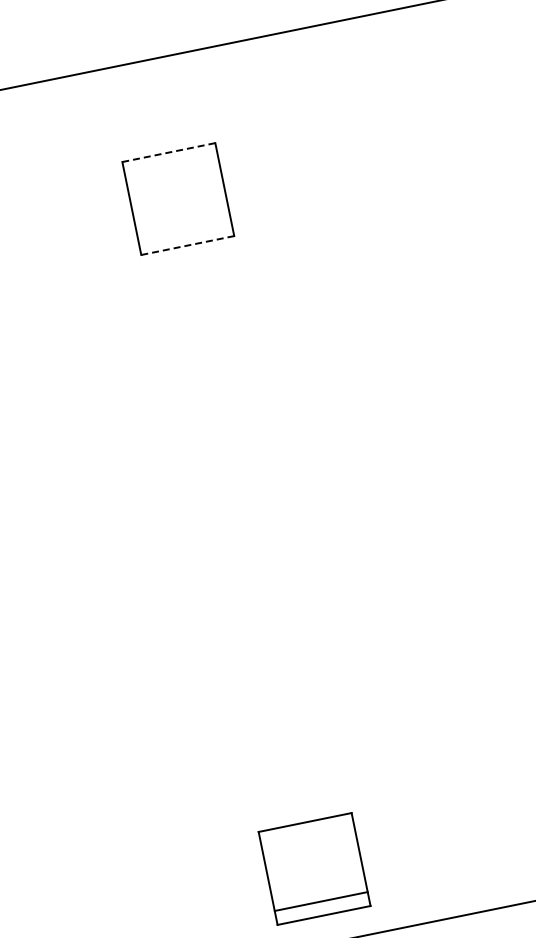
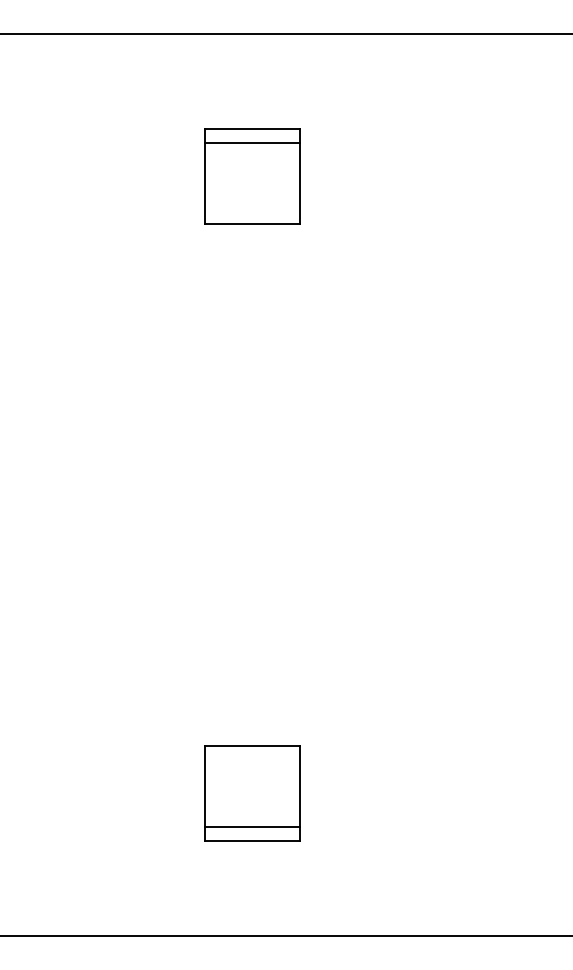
line: (168, 152) -> (252, 129), dashed -> solid
line: (171, 166) -> (252, 143), added
line: (188, 245) -> (253, 224), dashed -> solid
part: (314, 869) -> (252, 793), moved

